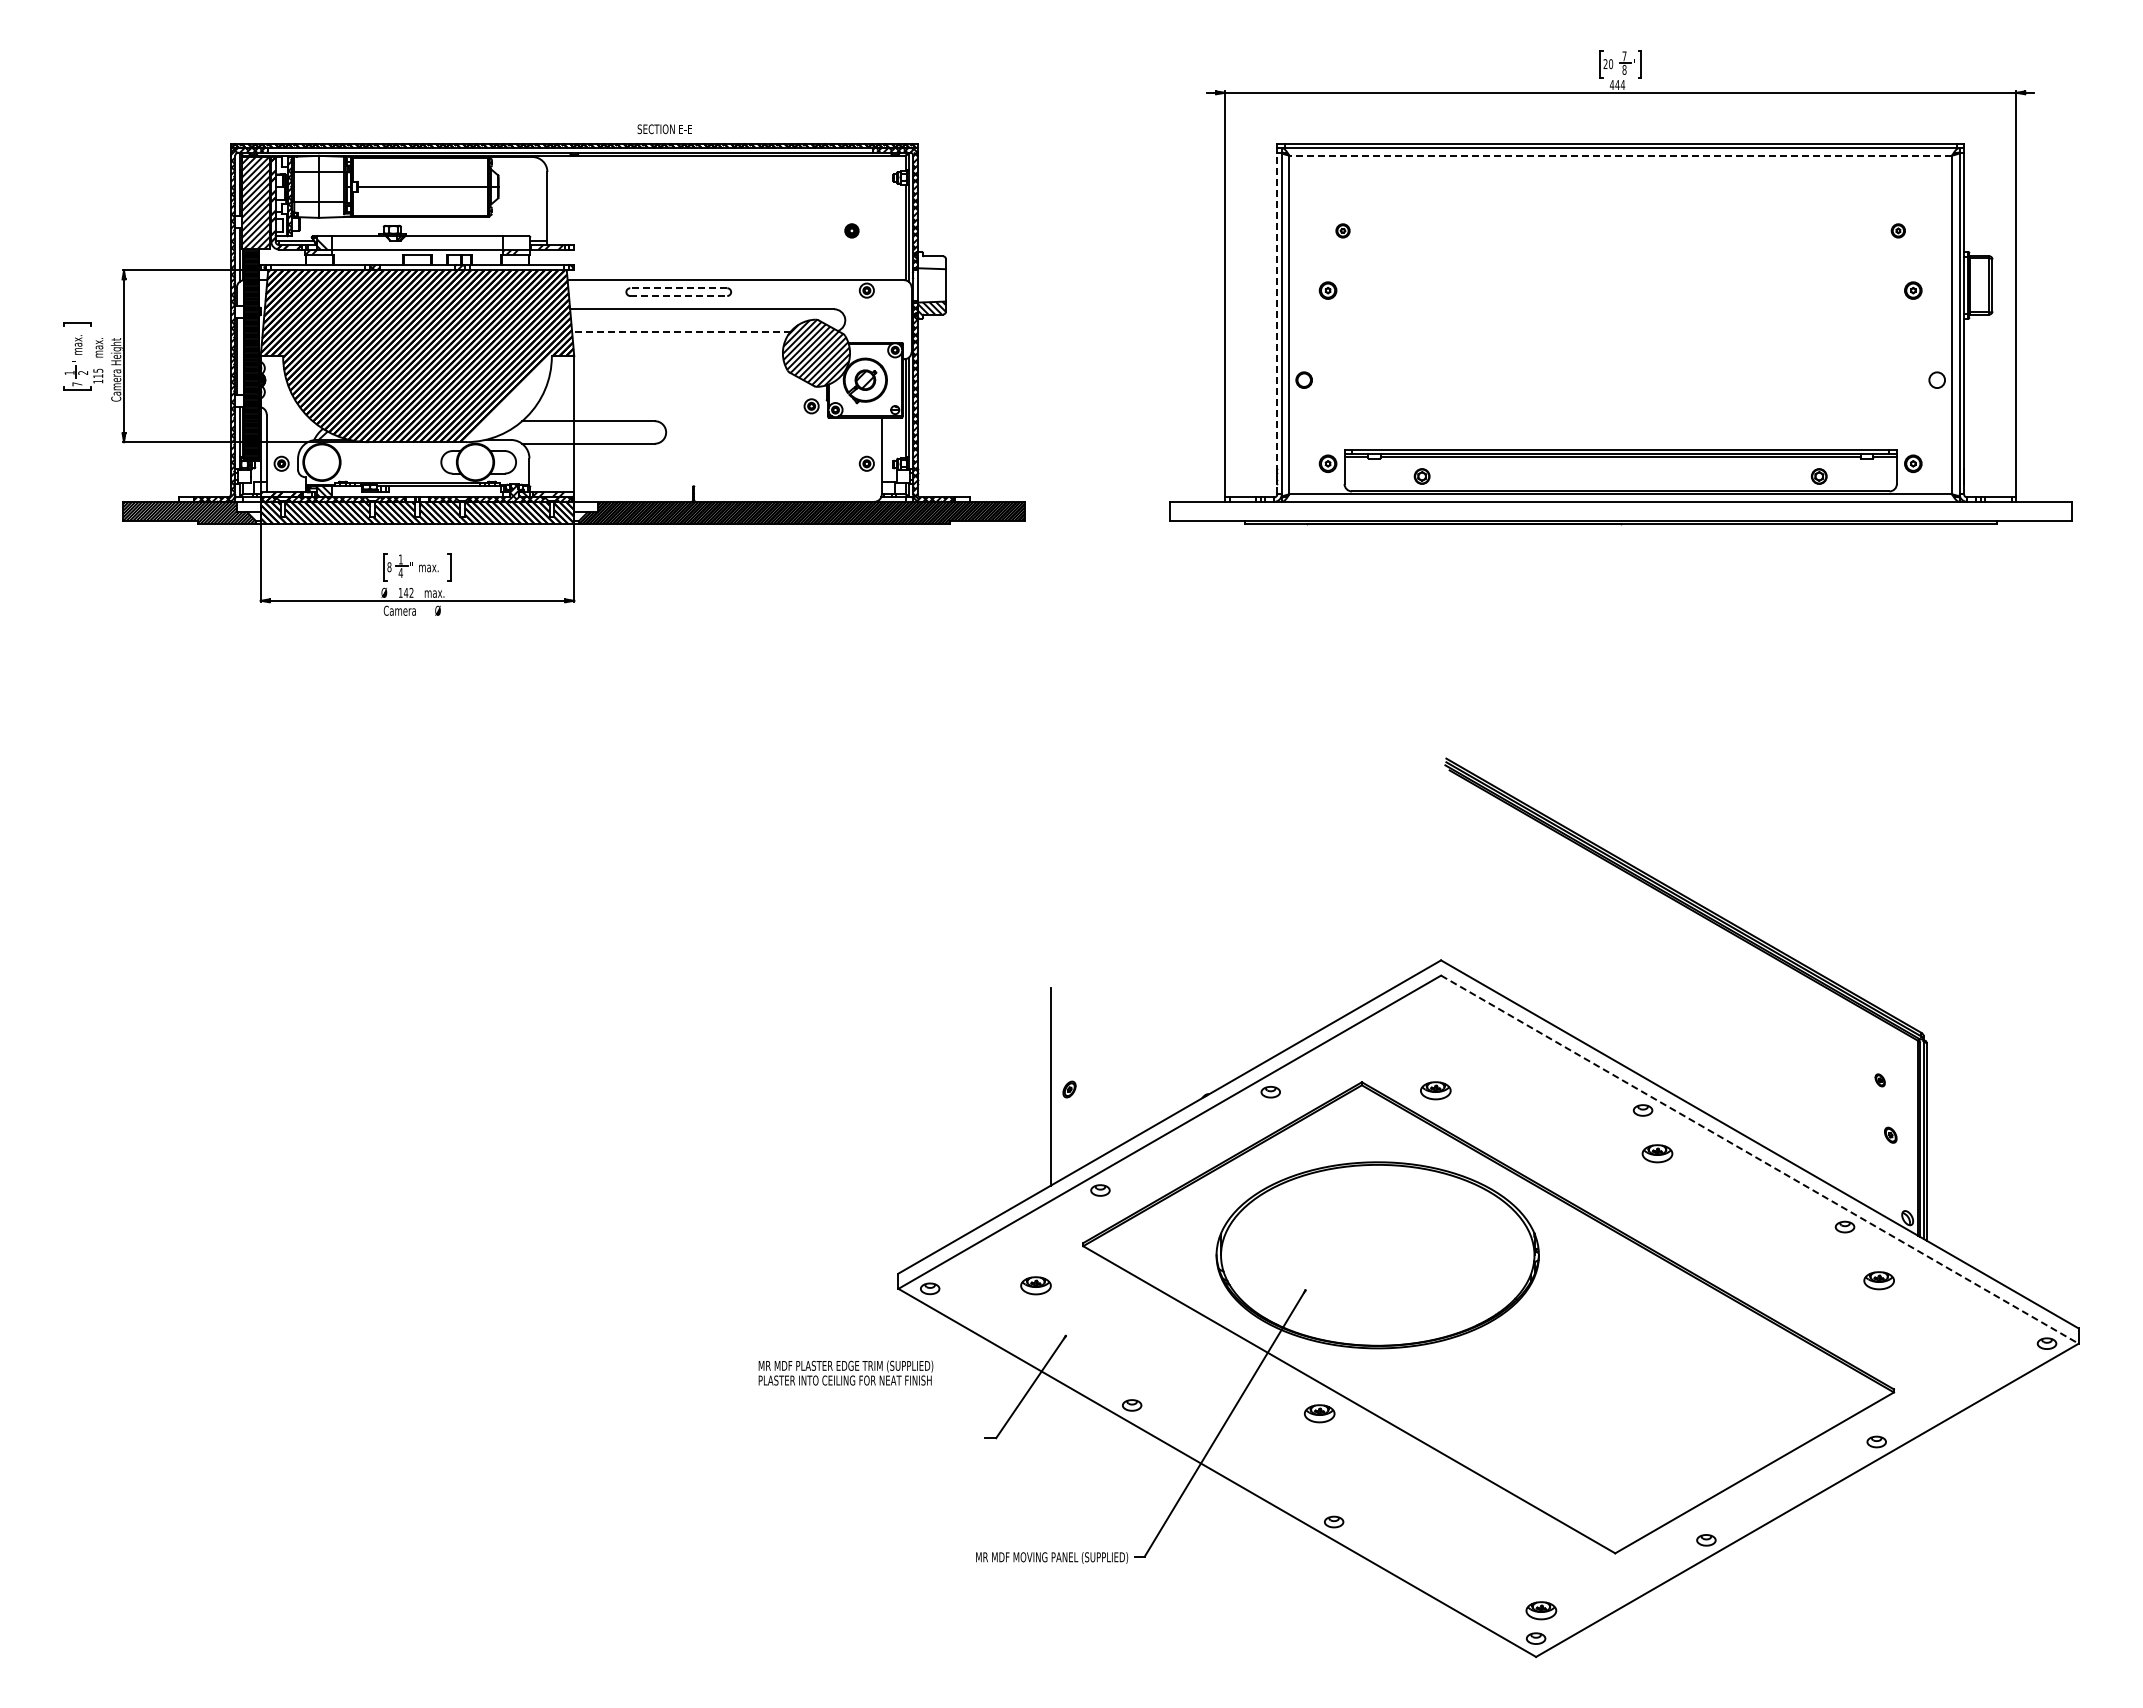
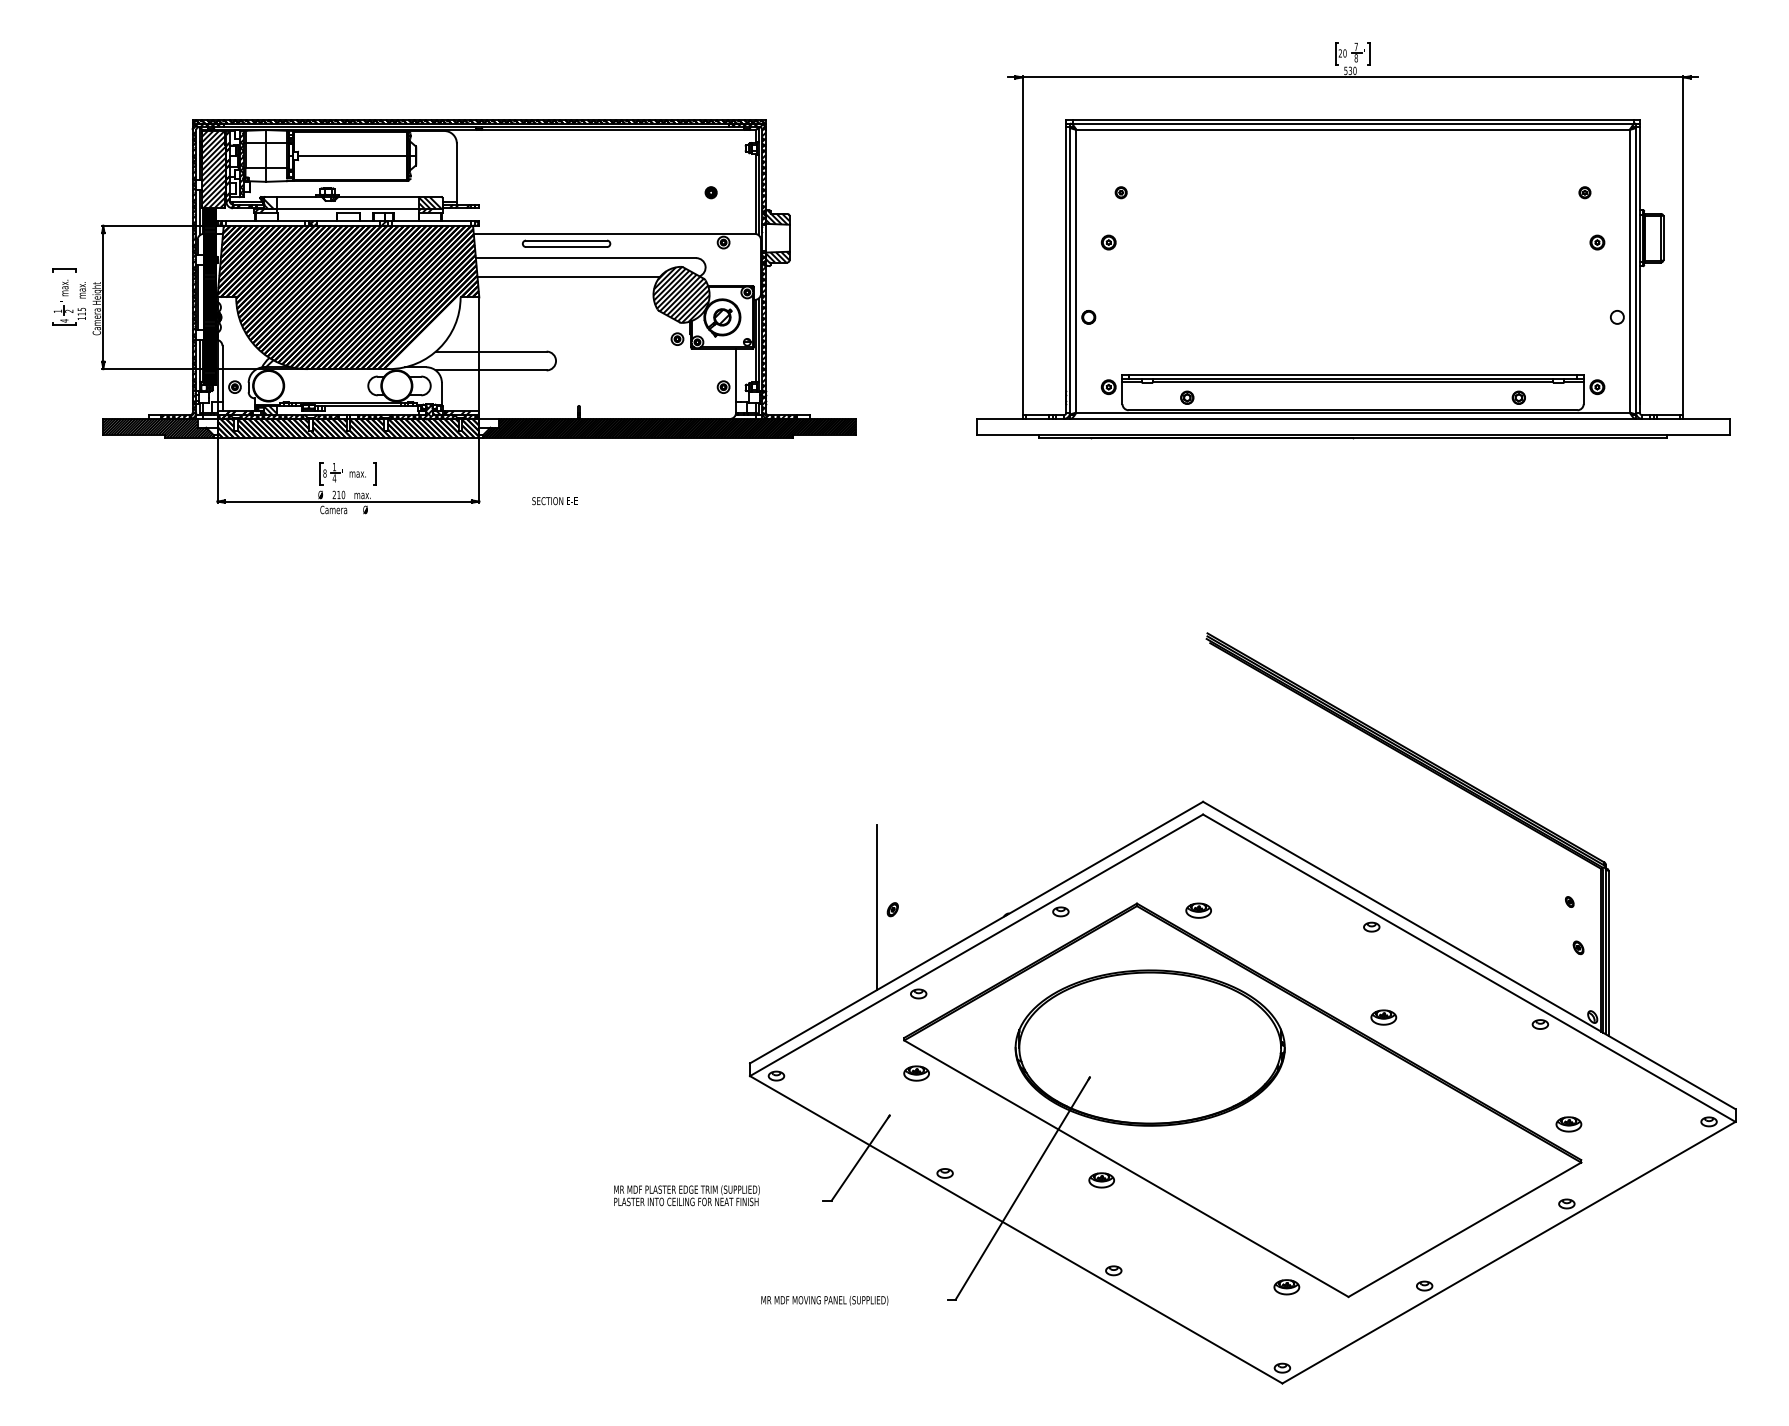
text: (1617, 85) -> (1350, 71), 444 -> 530
text: (664, 129) -> (554, 501), moved
line: (1620, 155) -> (1352, 129), dashed -> solid
hatch: (515, 243) -> (430, 203), added
hatch: (930, 260) -> (776, 217), added
line: (678, 288) -> (566, 240), dashed -> solid
line: (678, 296) -> (566, 247), dashed -> solid
line: (1277, 323) -> (1066, 270), dashed -> solid
line: (680, 331) -> (568, 276), dashed -> solid
text: (77, 384) -> (64, 320), 7 -> 4
text: (405, 592) -> (338, 494), 142 -> 210
part: (1657, 1153) -> (1383, 1017), moved
line: (1760, 1159) -> (1469, 968), dashed -> solid
part: (1878, 1280) -> (1568, 1124), moved
part: (1035, 1285) -> (916, 1073), moved
text: (845, 1372) -> (686, 1195), moved
text: (1052, 1557) -> (825, 1300), moved
part: (1541, 1610) -> (1286, 1287), moved

